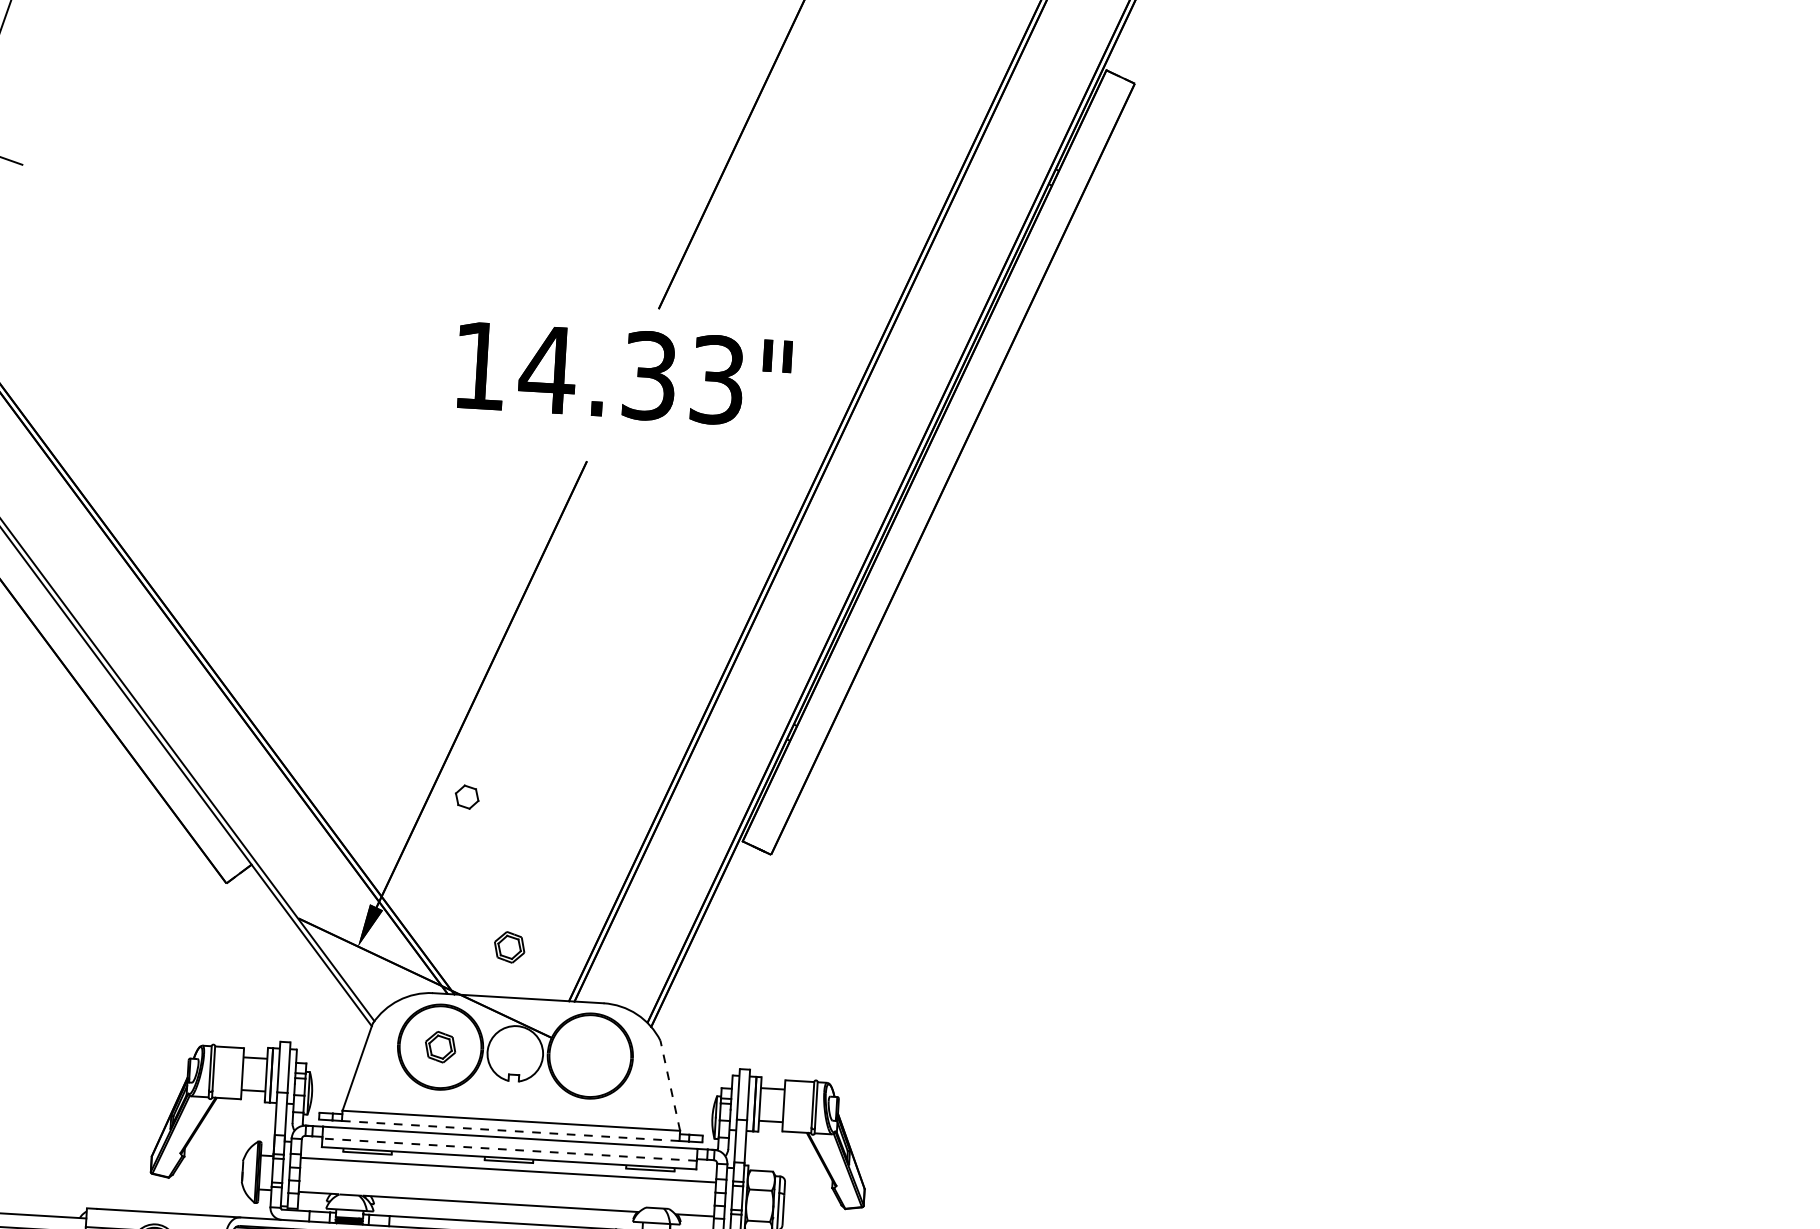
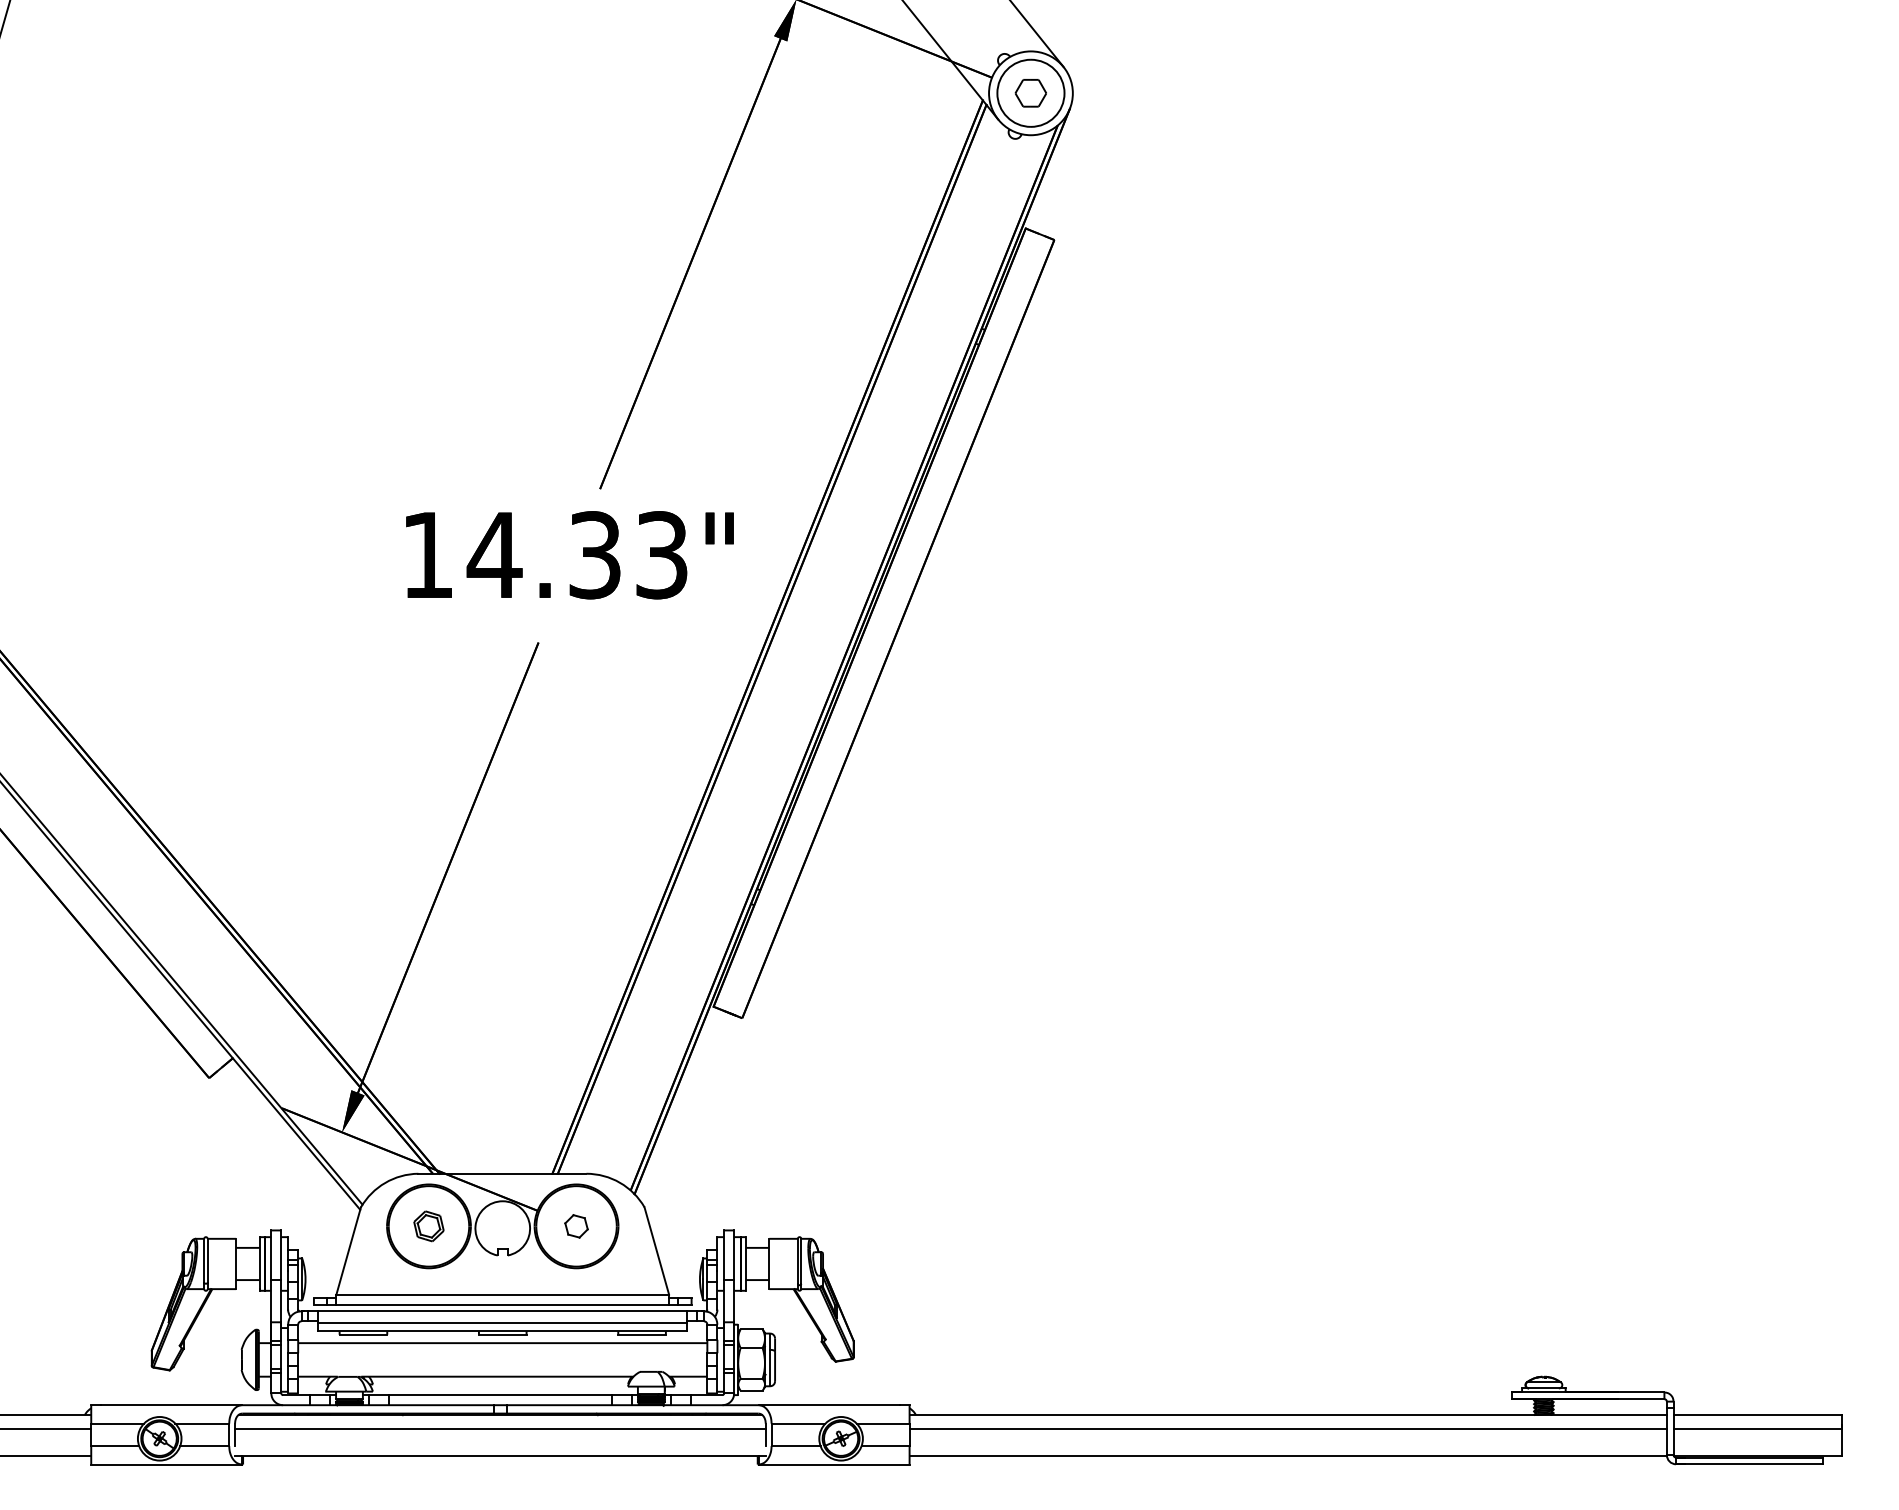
part: (467, 797) -> (576, 1226), moved
part: (509, 947) -> (490, 1124), removed
line: (670, 1085) -> (656, 1250), dashed -> solid
line: (511, 1130) -> (503, 1304), dashed -> solid
line: (509, 1150) -> (502, 1323), dashed -> solid

